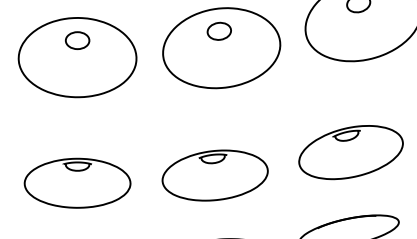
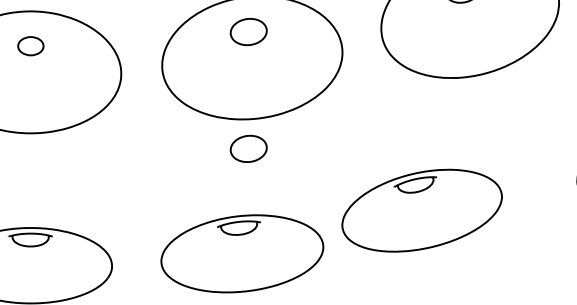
part: (77, 40) -> (30, 46), size x0.7
part: (218, 106) -> (247, 147), added
part: (350, 152) -> (421, 210), moved

